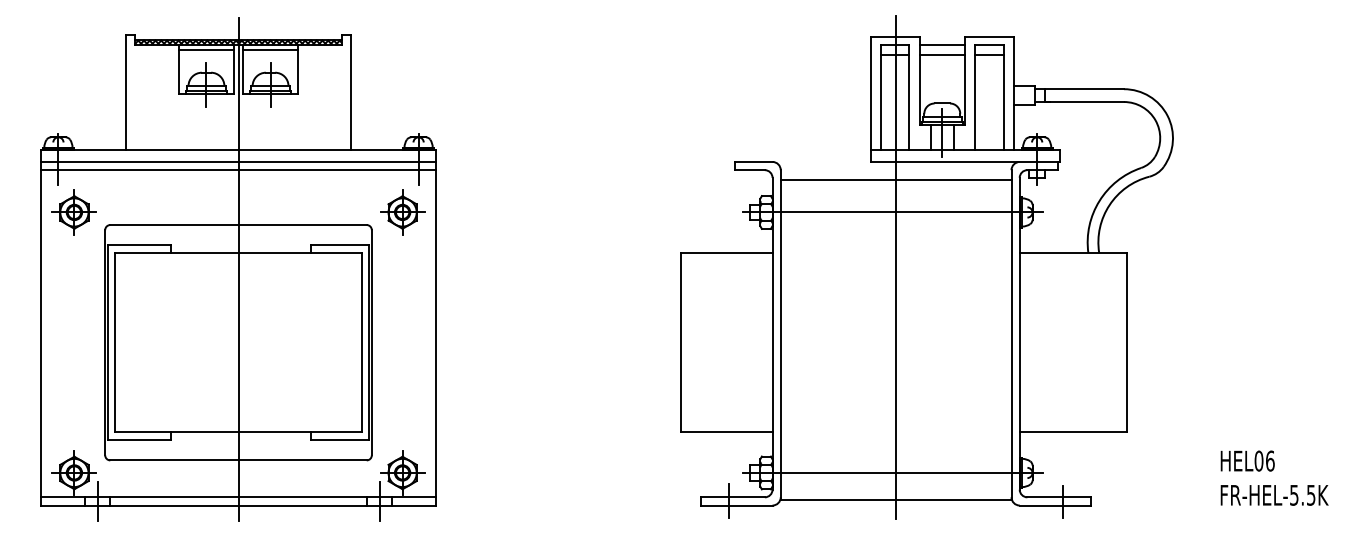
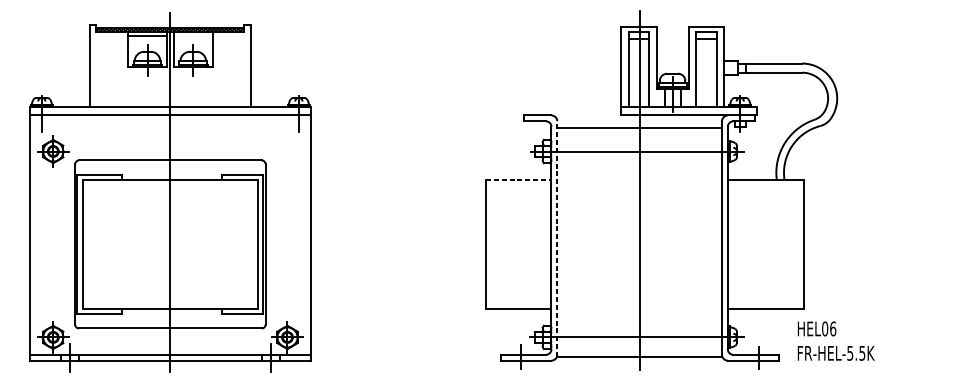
line: (941, 45) -> (672, 32), removed
line: (270, 50) -> (193, 35), removed
line: (941, 55) -> (672, 39), removed
line: (238, 170) -> (170, 121), removed
part: (402, 212) -> (287, 151), removed
line: (726, 252) -> (518, 180), solid -> dashed
line: (780, 334) -> (557, 238), solid -> dashed
text: (1274, 477) -> (836, 340), moved

